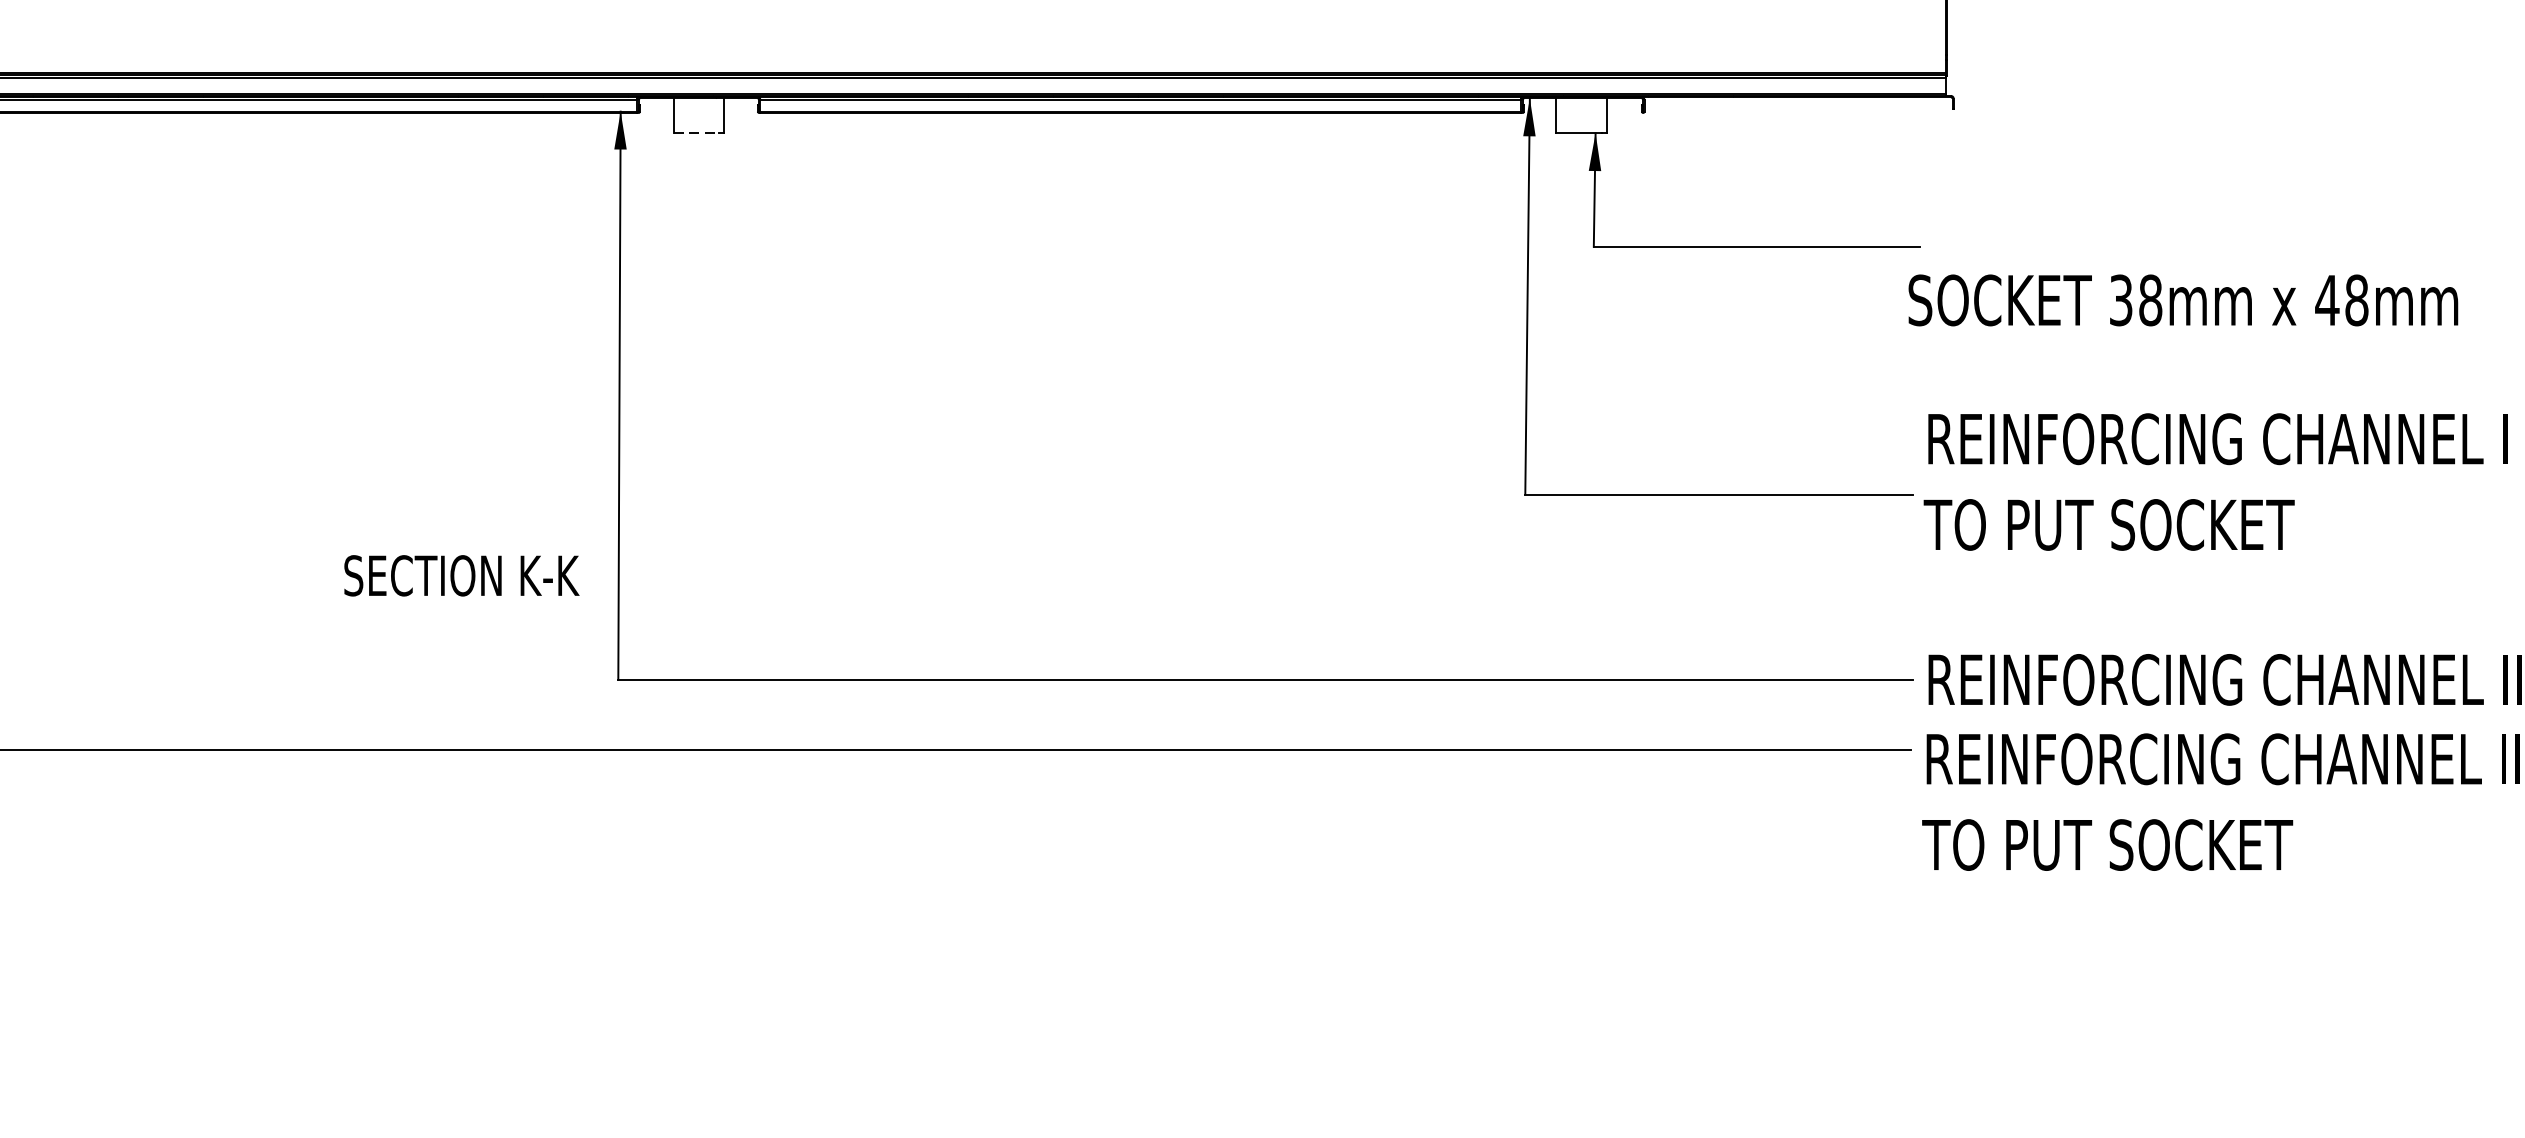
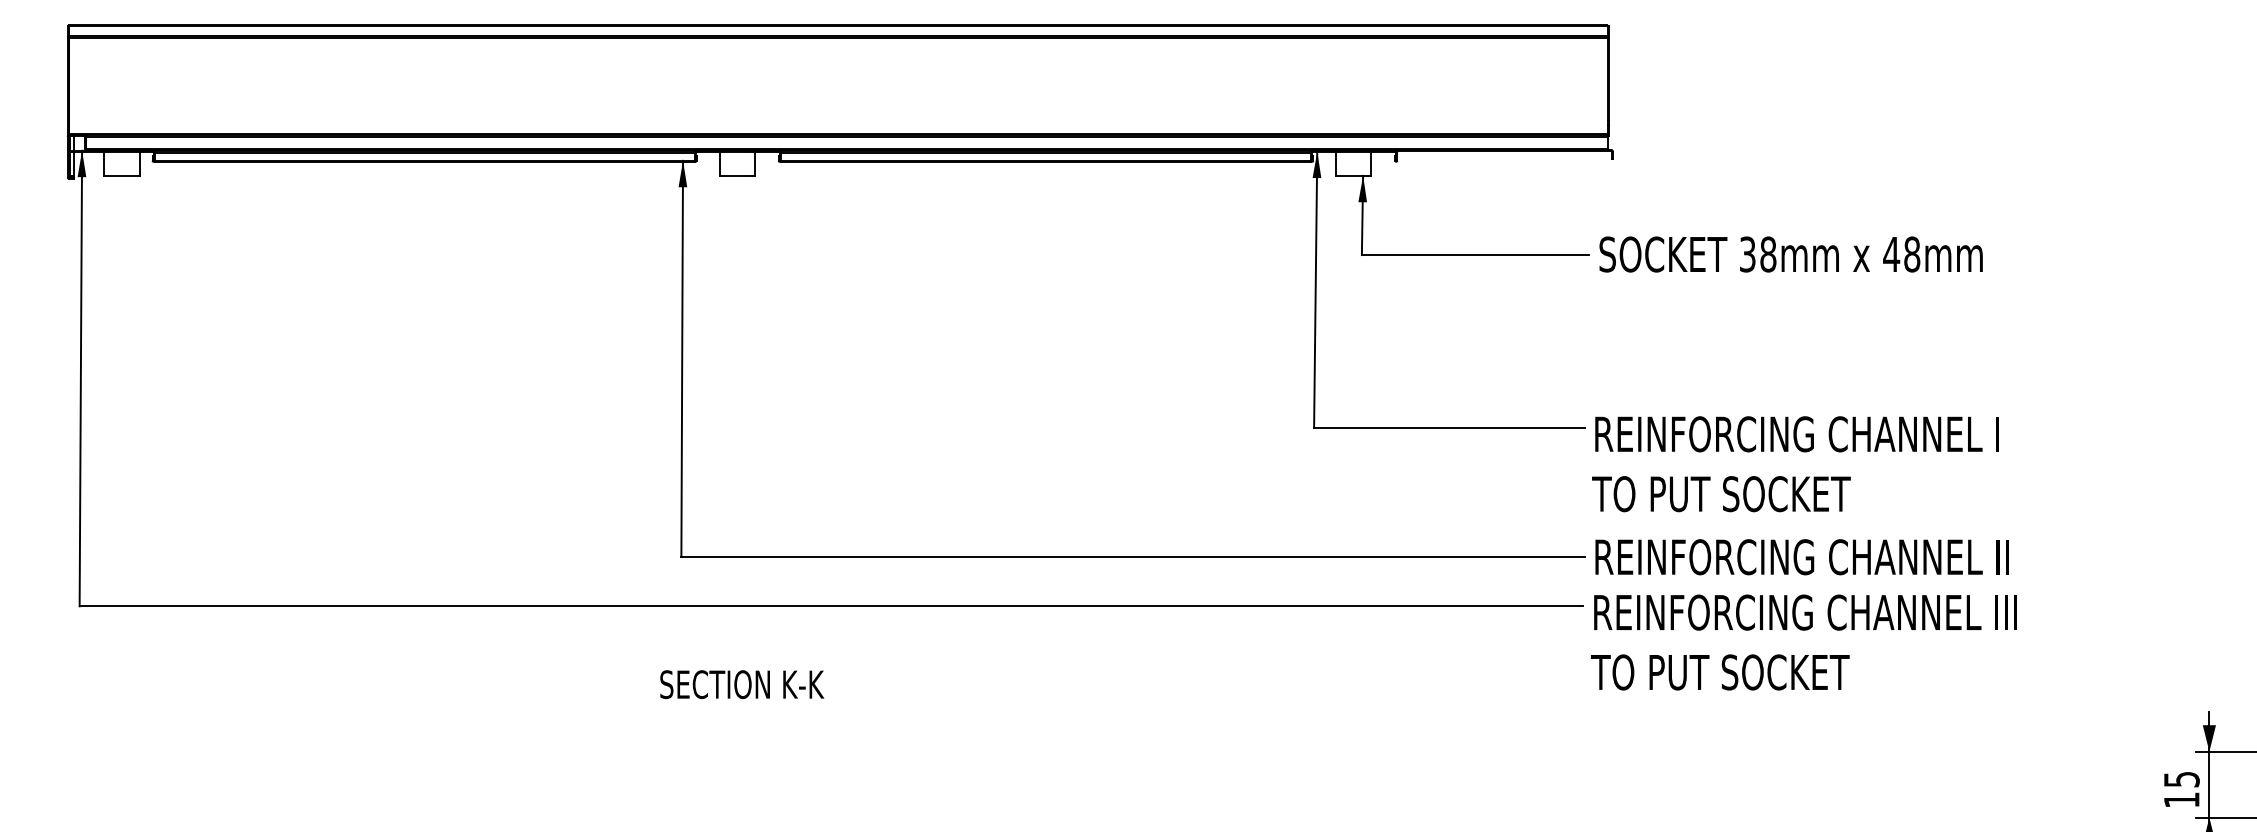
line: (695, 132) -> (735, 175), dashed -> solid
text: (2182, 300) -> (1790, 254), moved
text: (2215, 482) -> (1795, 464), moved
text: (462, 575) -> (742, 684), moved

